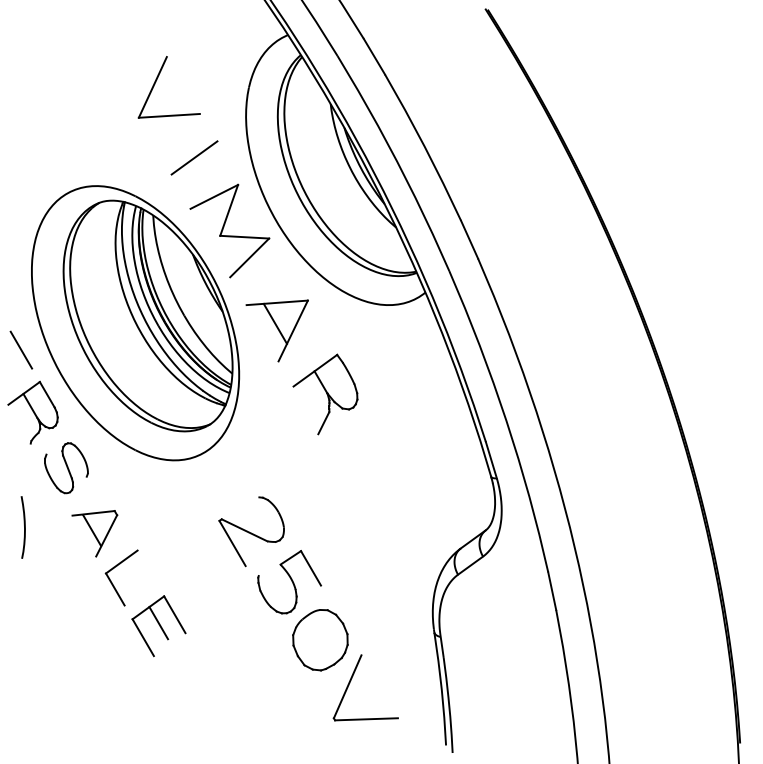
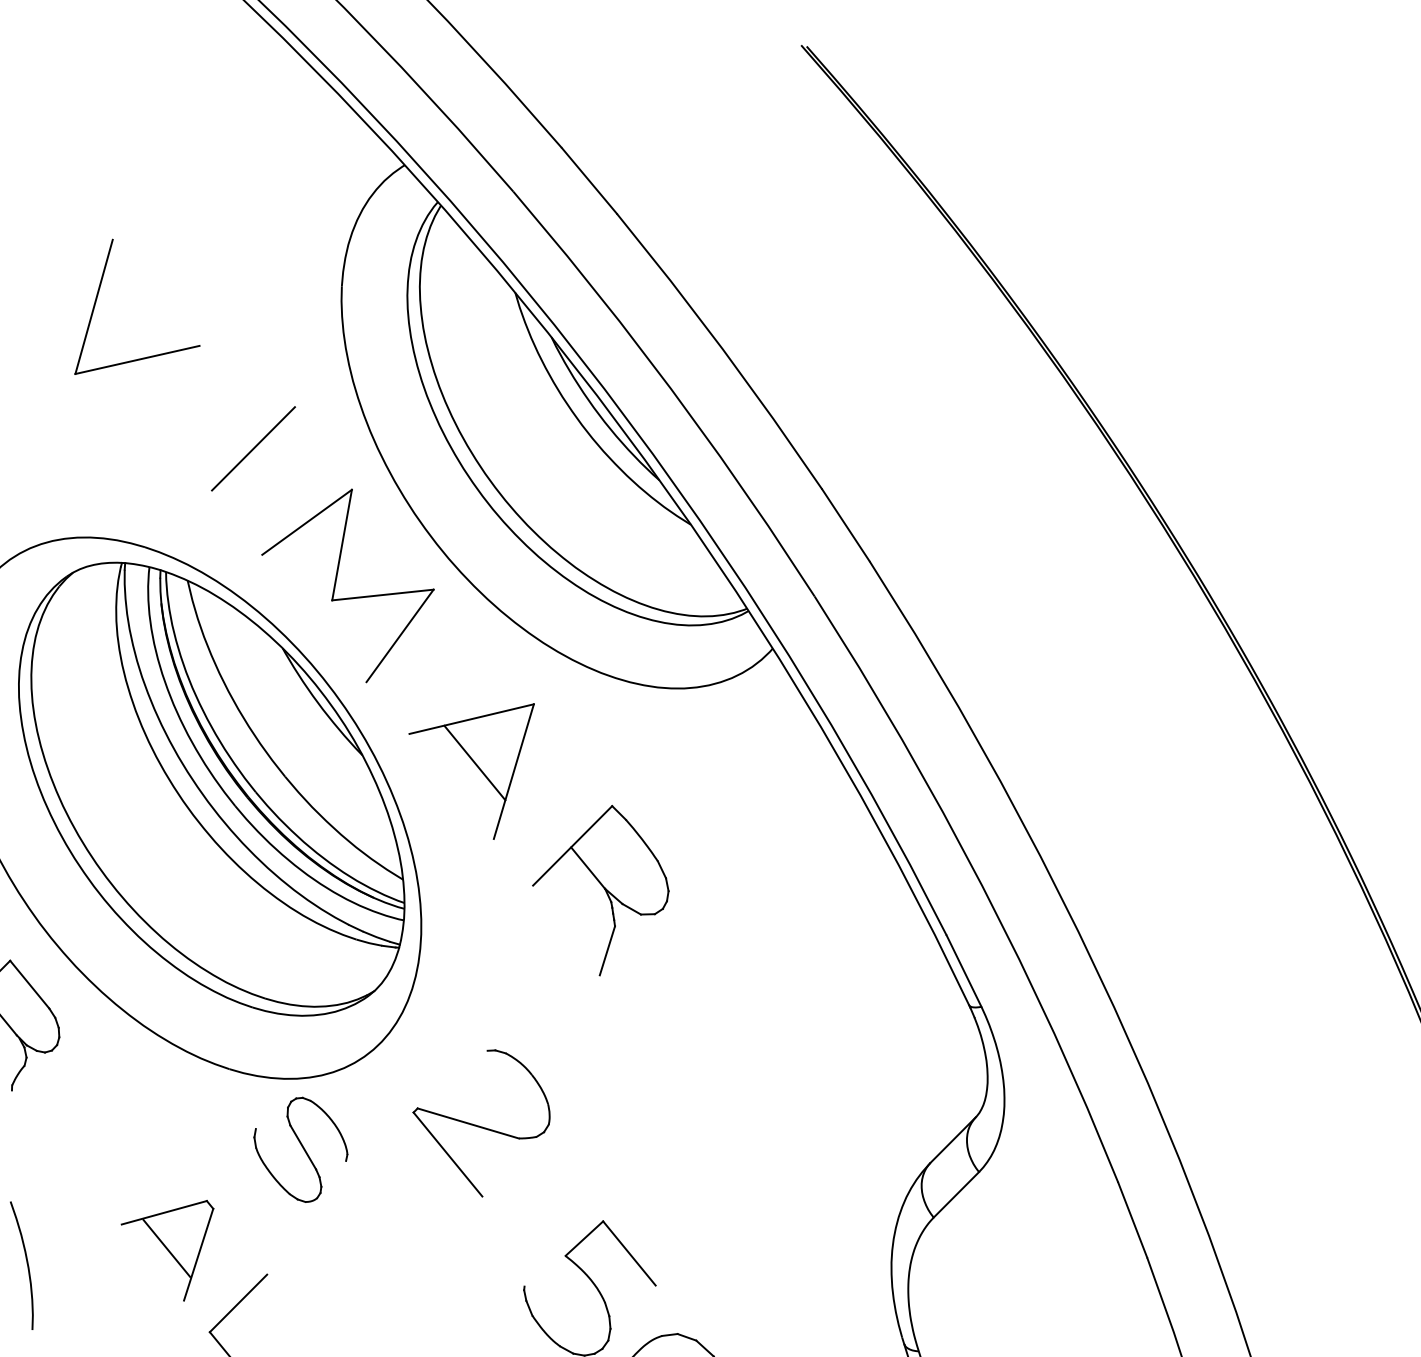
part: (156, 82) -> (99, 295), moved
part: (66, 468) -> (301, 1150), moved
part: (251, 531) -> (482, 1123), moved

